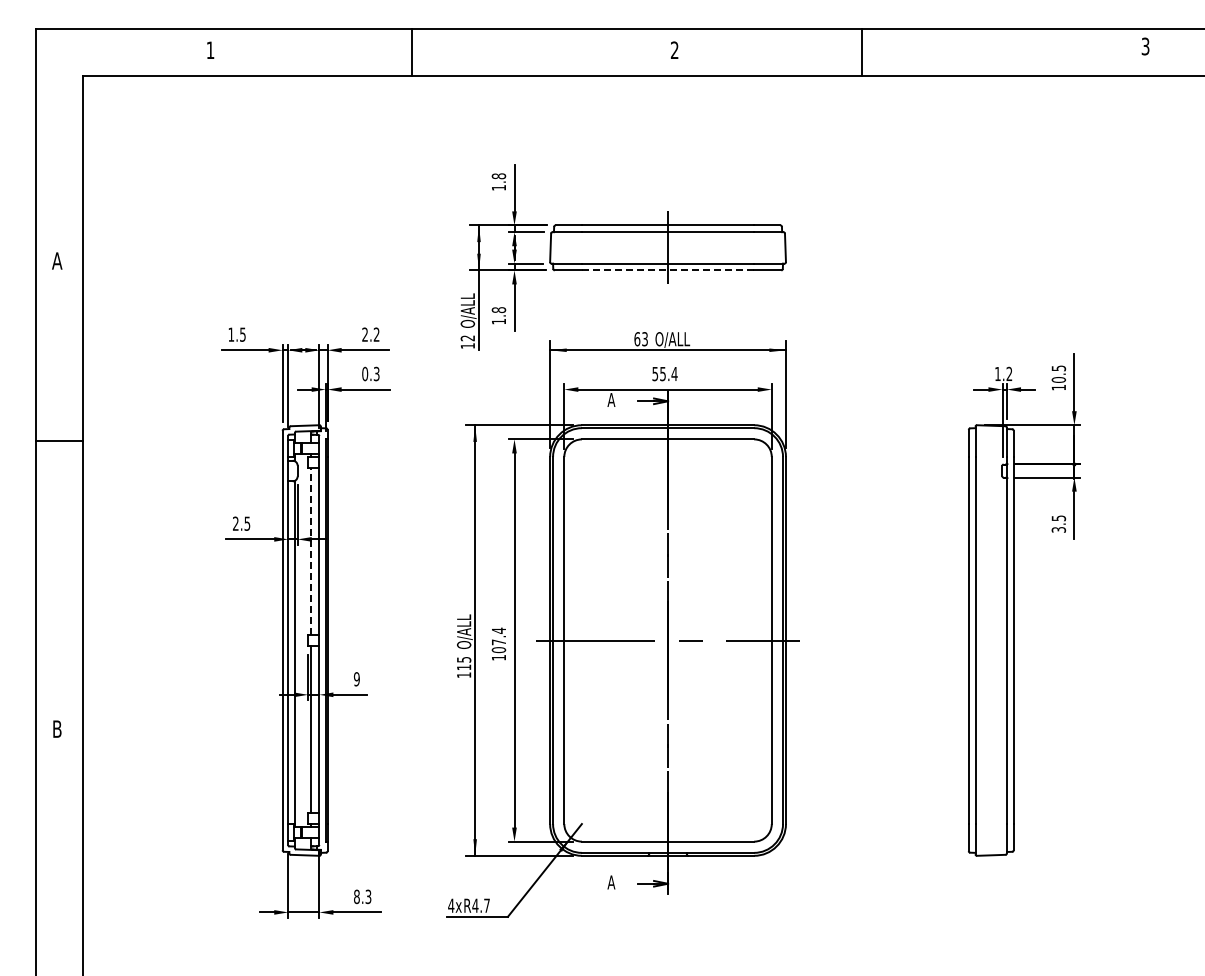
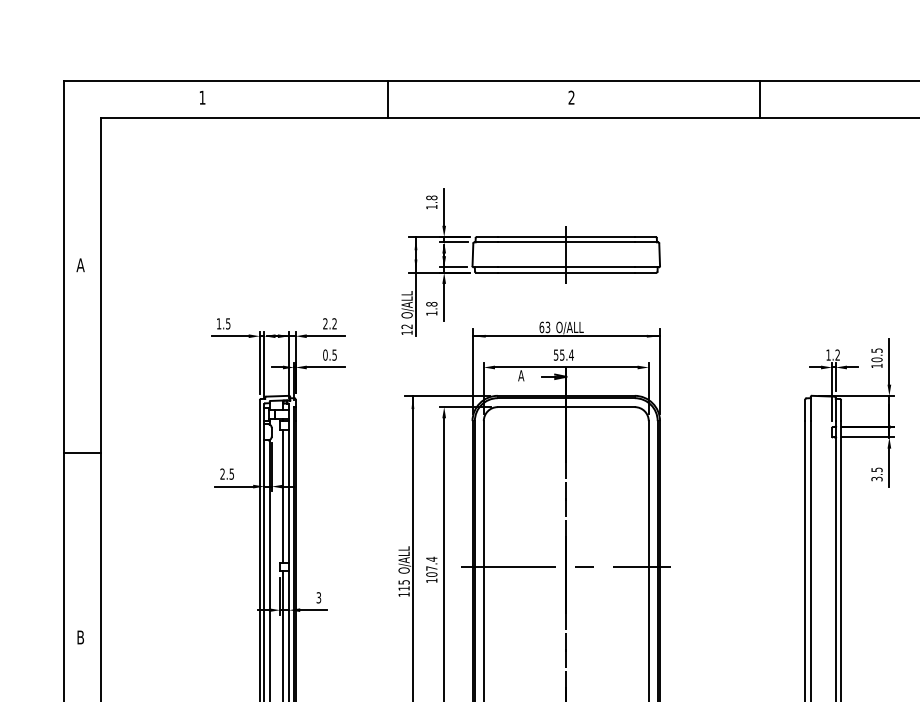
line: (412, 52) -> (387, 99), moved
line: (861, 52) -> (759, 99), moved
line: (668, 270) -> (566, 272), dashed -> solid
text: (376, 373) -> (334, 354), 0.3 -> 0.5
line: (59, 441) -> (82, 453), moved
line: (311, 551) -> (282, 496), dashed -> solid
text: (356, 679) -> (318, 598), 9 -> 3

